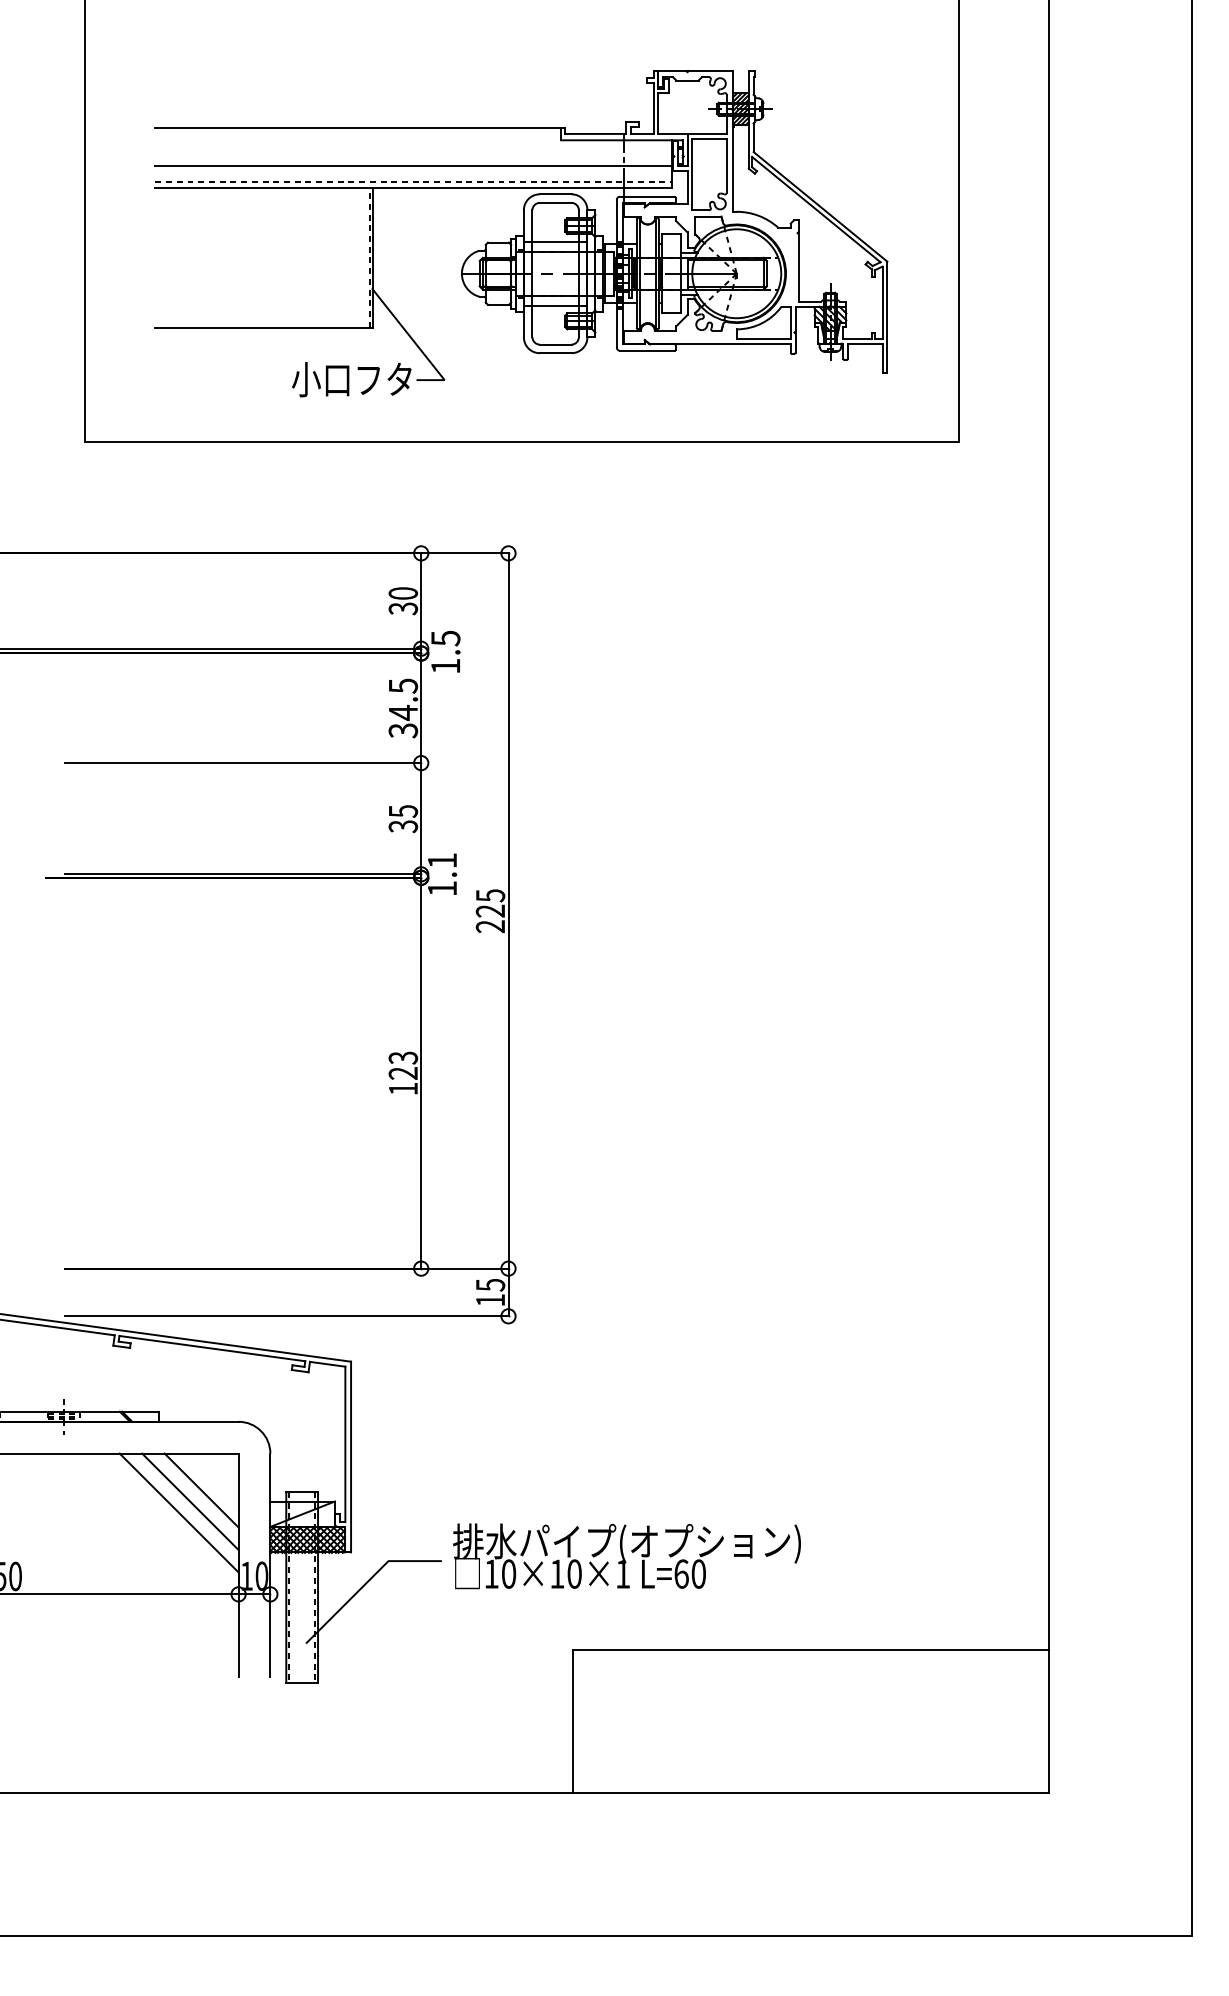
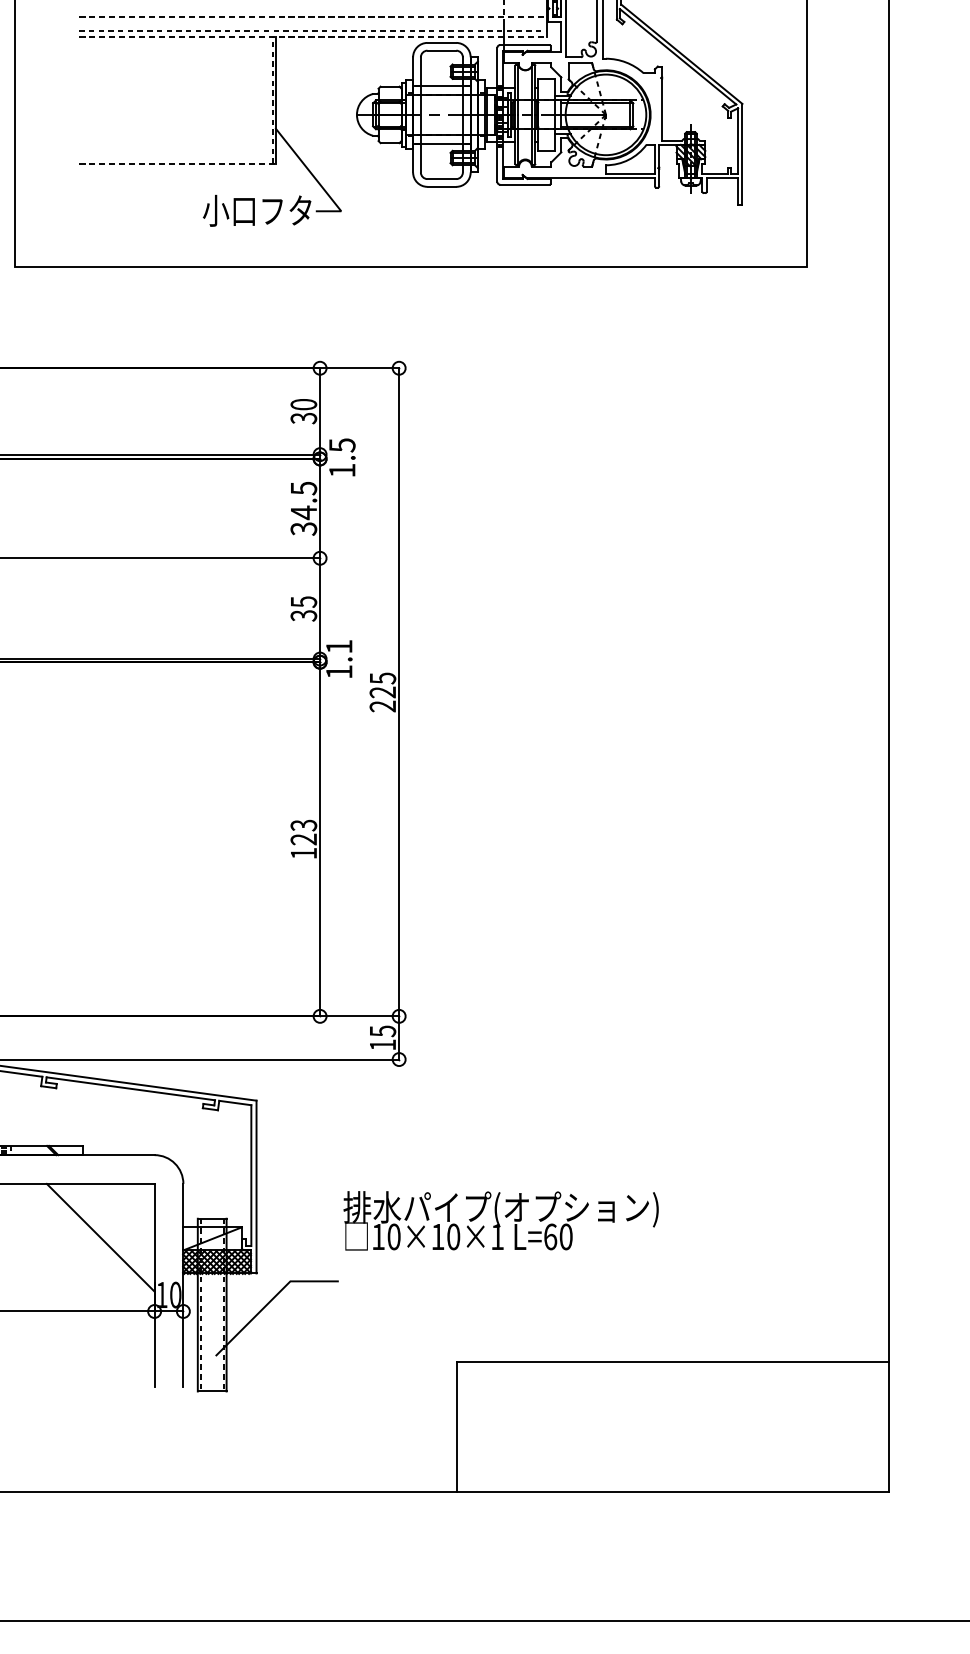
line: (413, 165) -> (313, 16), solid -> dashed
line: (413, 187) -> (313, 36), solid -> dashed
line: (264, 327) -> (178, 163), solid -> dashed
line: (201, 1490) -> (120, 1217), removed
line: (190, 1501) -> (111, 1227), removed
text: (626, 1556) -> (500, 1221), moved

